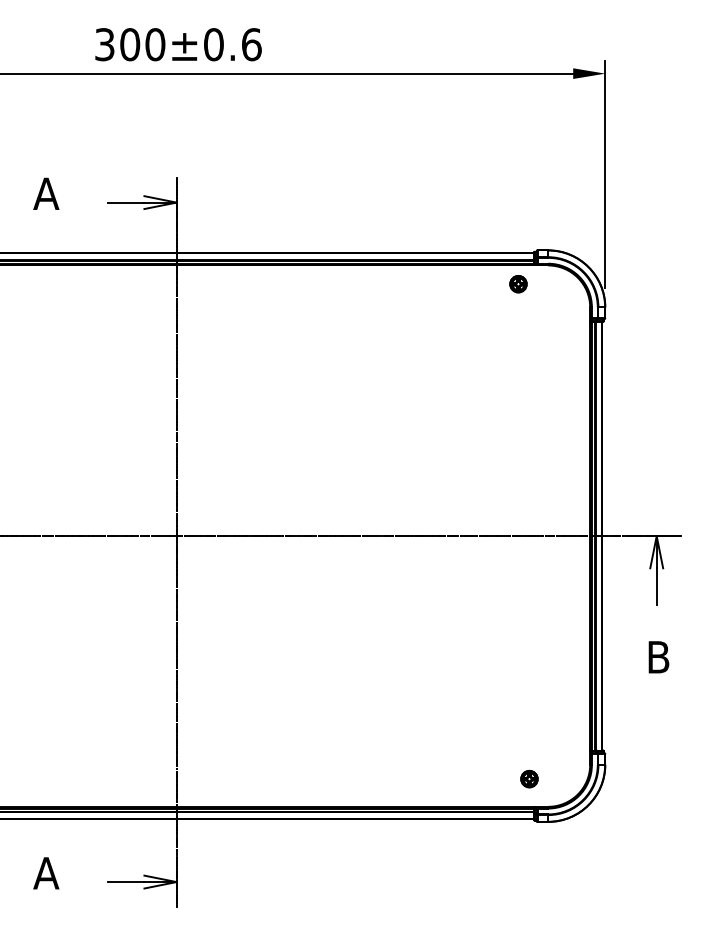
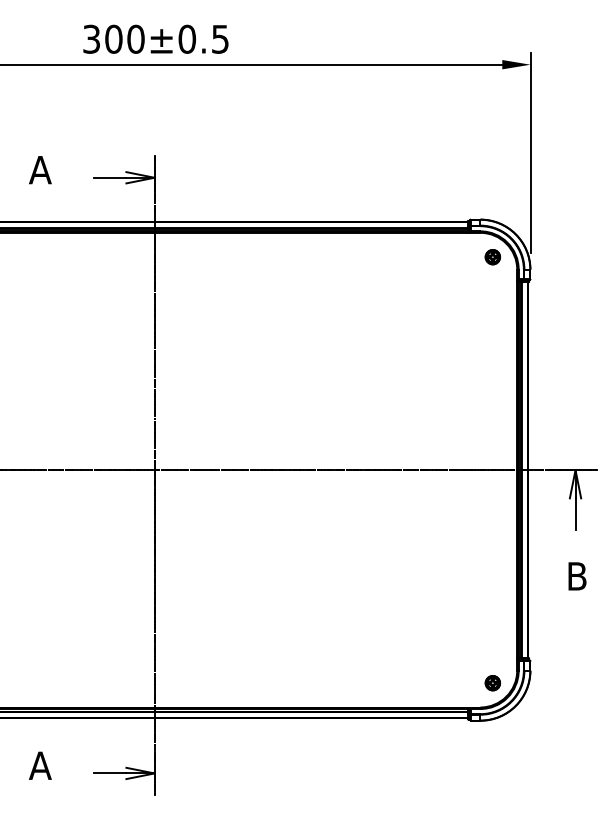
text: (251, 44) -> (220, 39), 300±0.6 -> 300±0.5
part: (518, 284) -> (492, 257), moved
part: (529, 778) -> (492, 682), moved

